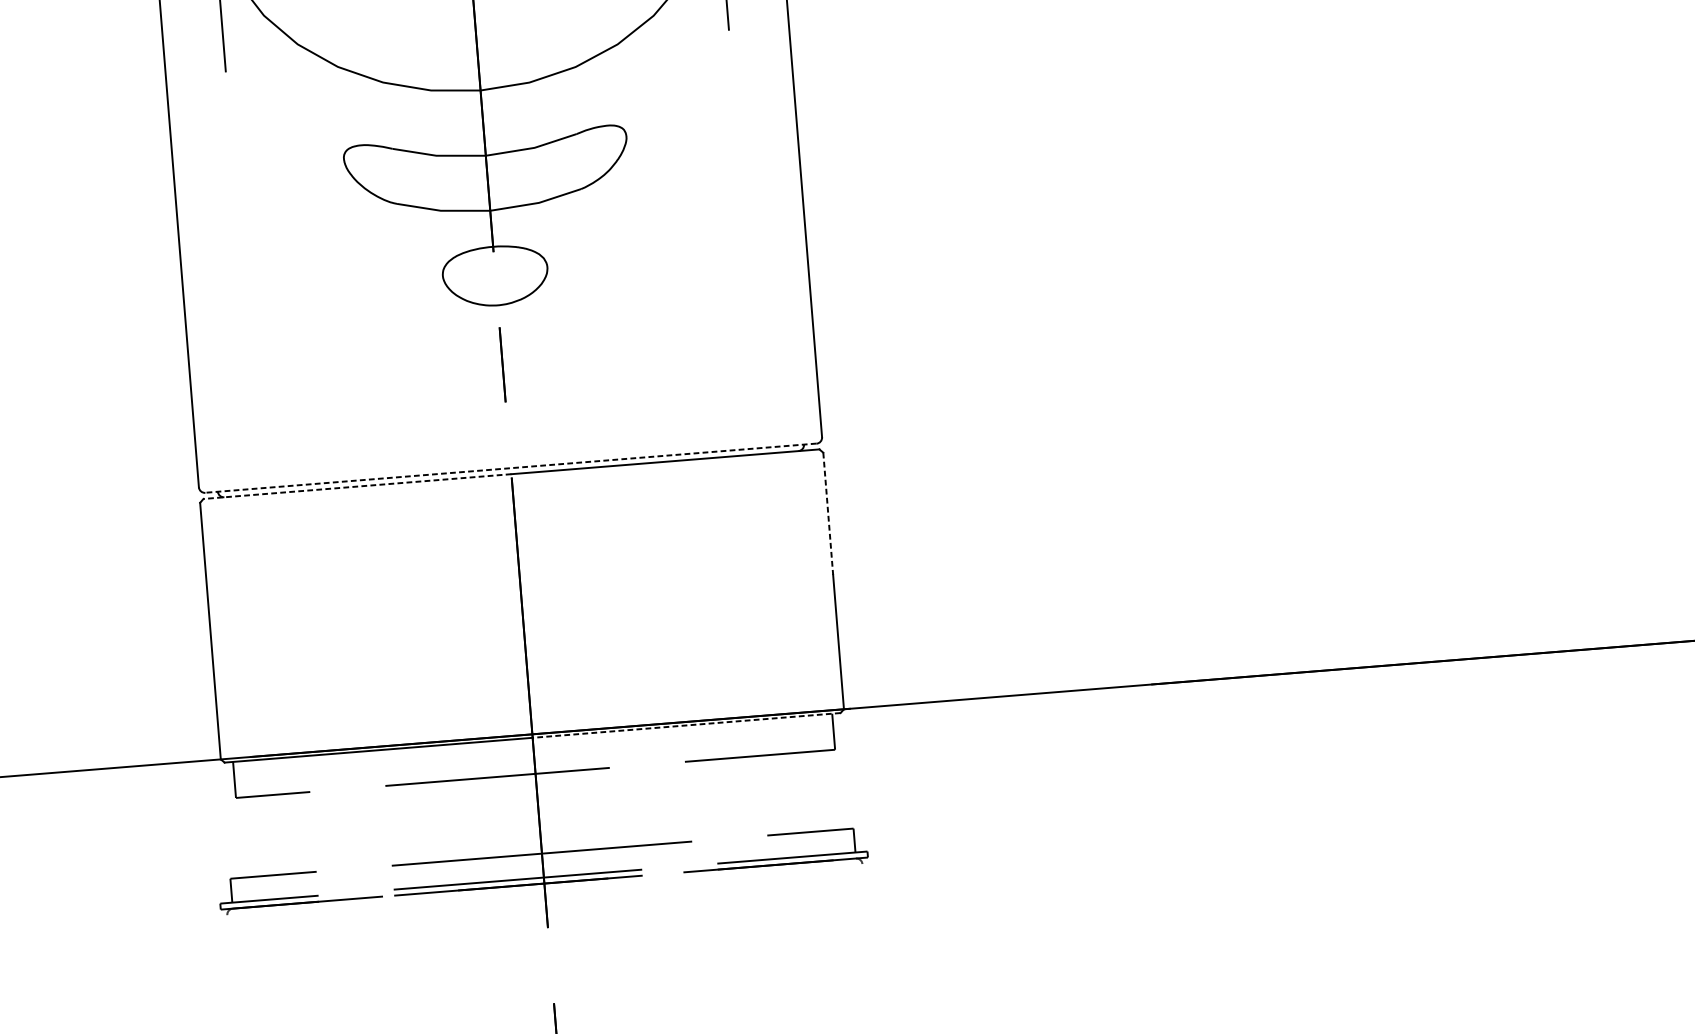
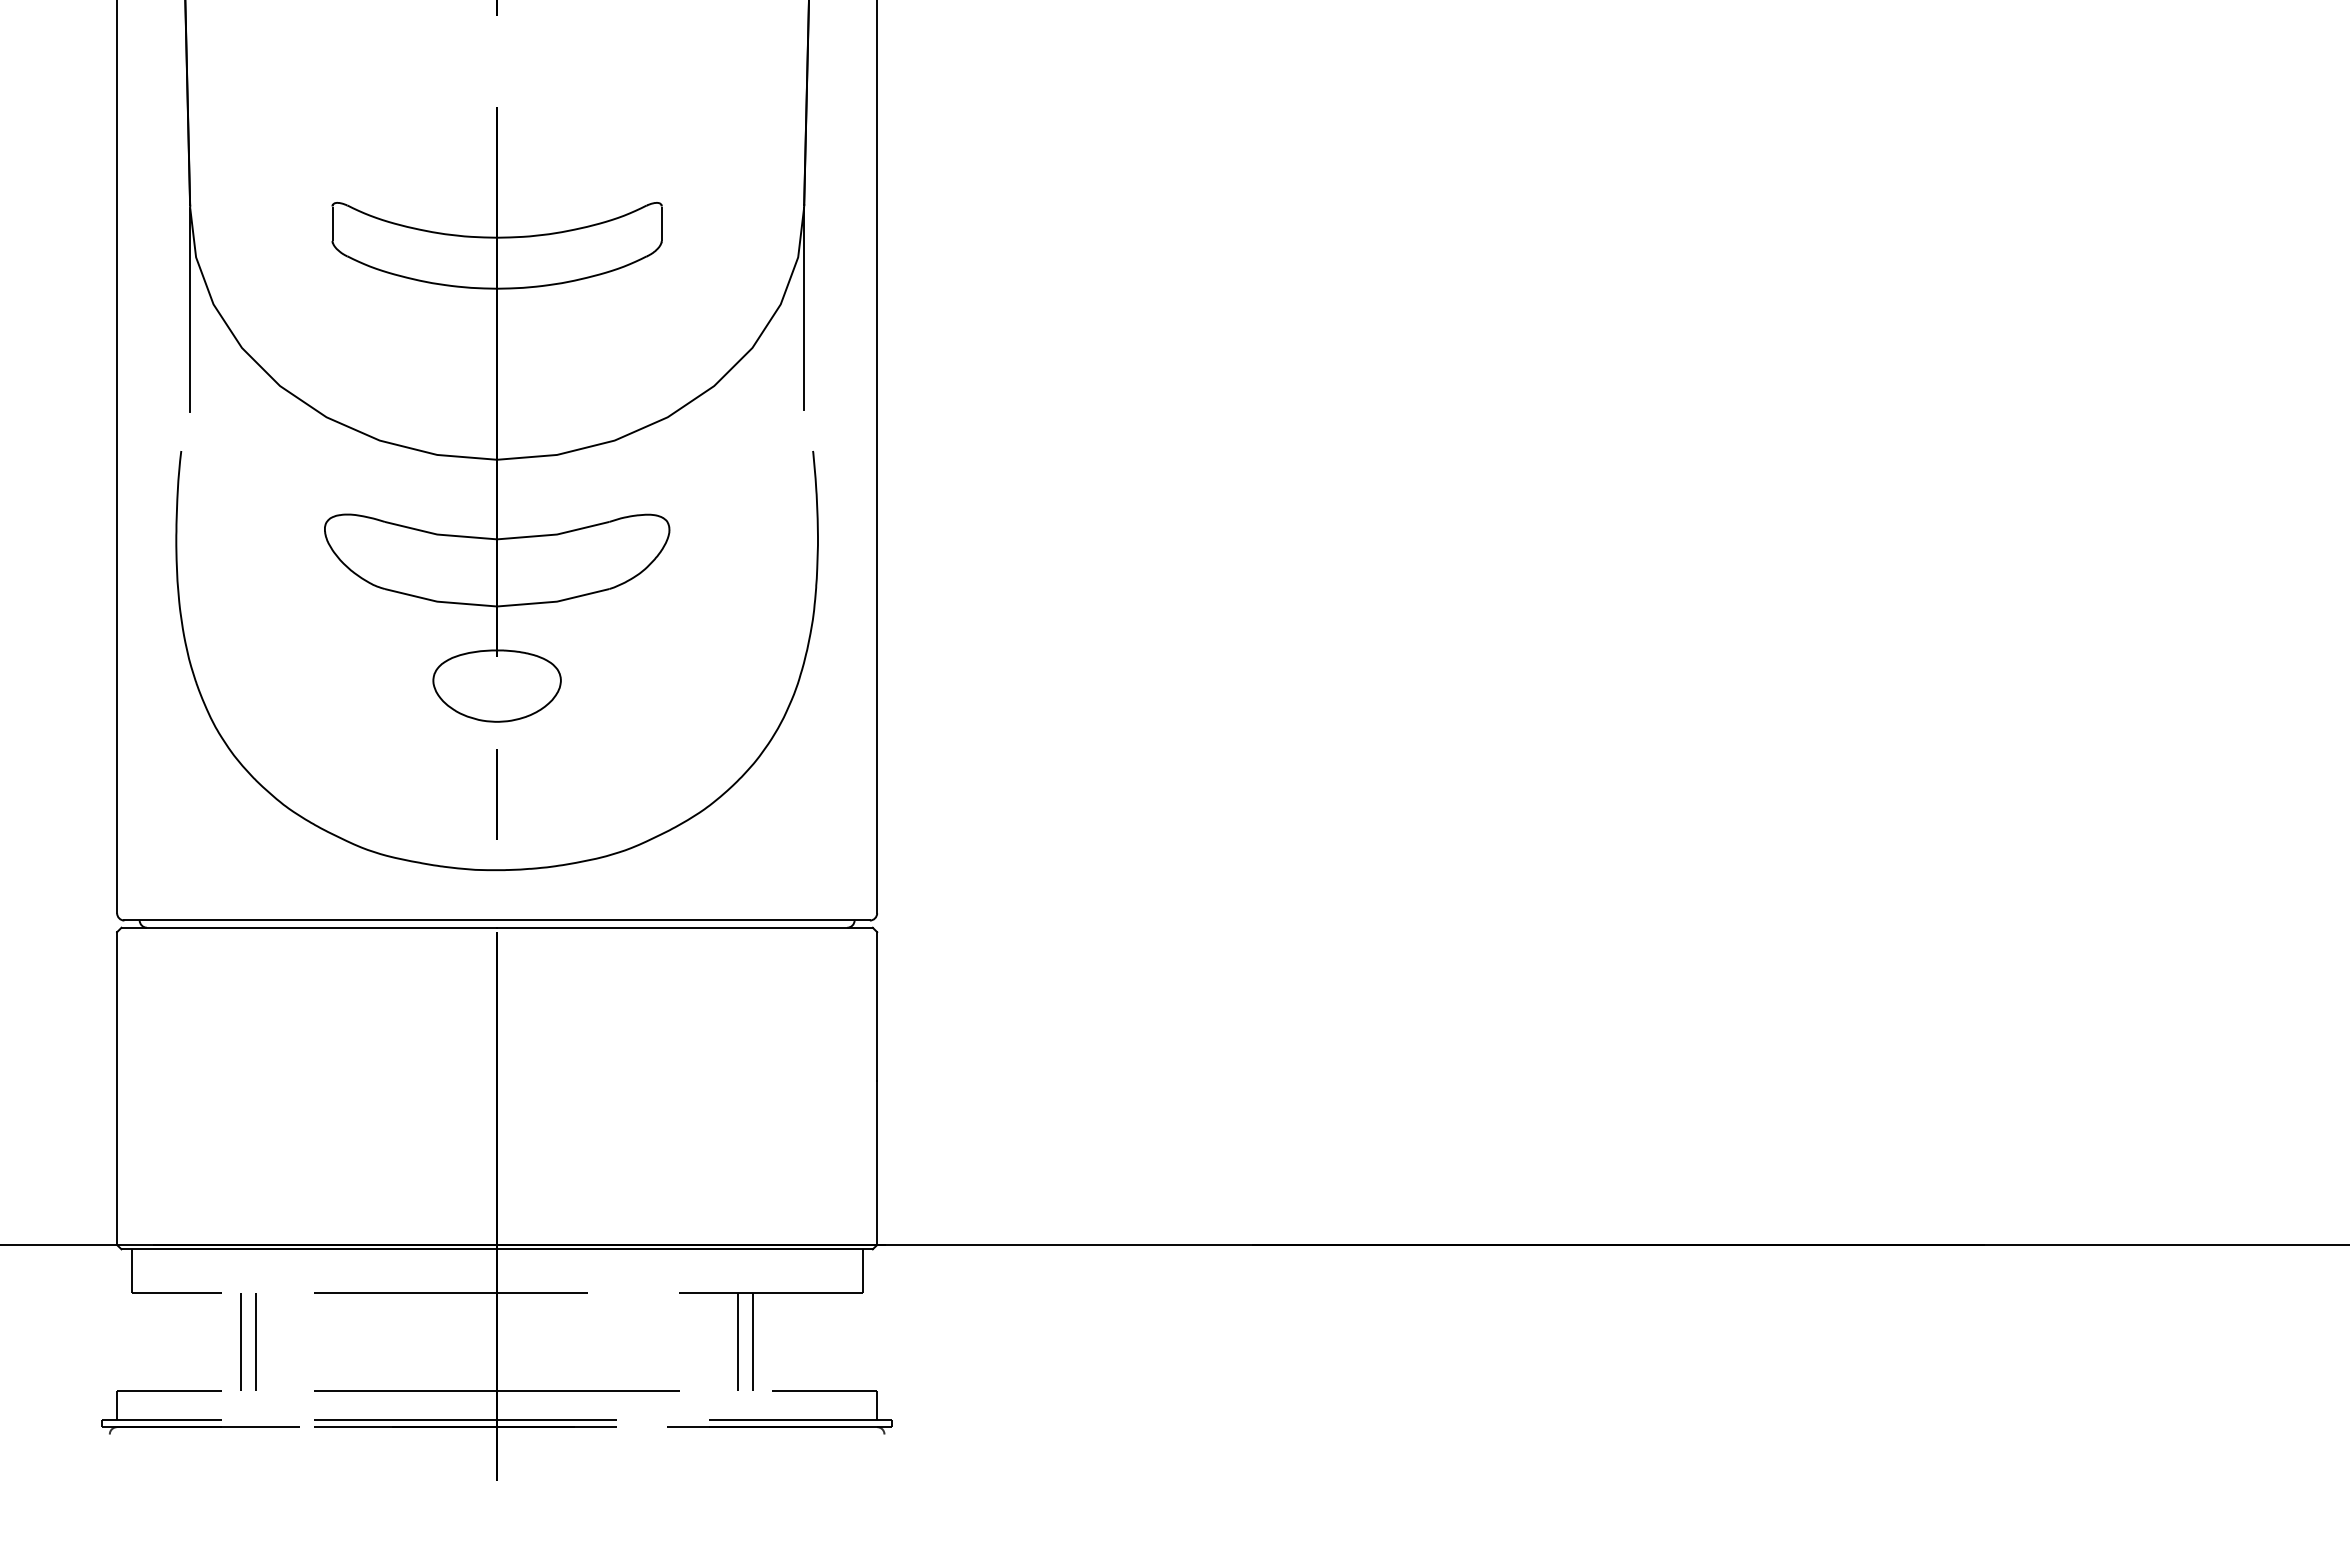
curve: (520, 424) -> (513, 868), added
line: (511, 468) -> (497, 920), dashed -> solid
line: (357, 486) -> (309, 927), dashed -> solid
line: (828, 513) -> (877, 1006), dashed -> solid
line: (686, 725) -> (684, 1249), dashed -> solid
line: (748, 796) -> (752, 1341), added
line: (736, 797) -> (738, 1341), added
line: (341, 829) -> (256, 1341), added
line: (329, 830) -> (241, 1341), added

